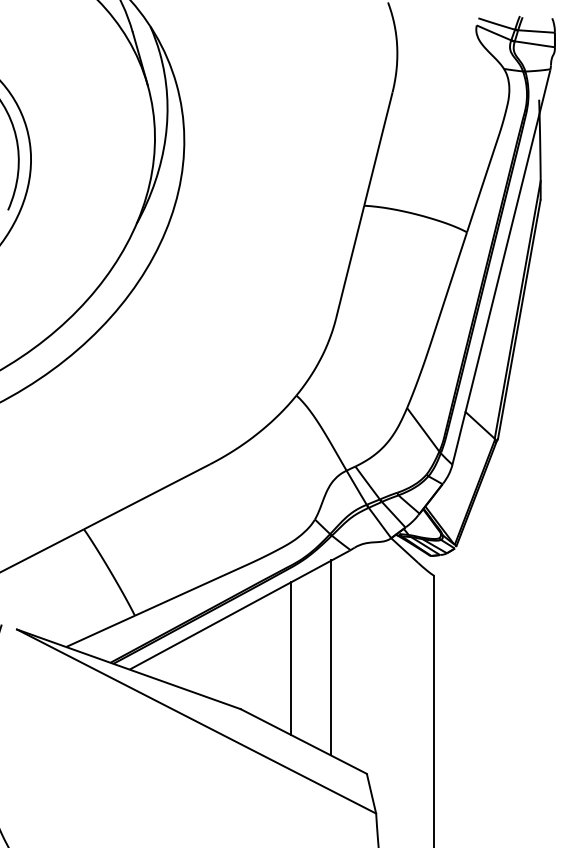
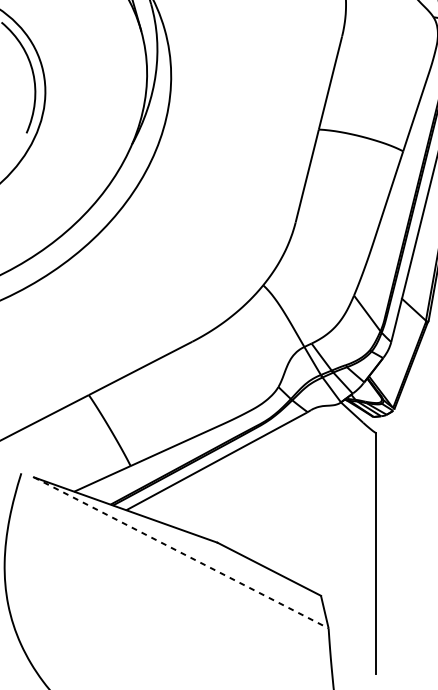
line: (330, 657) -> (291, 500), removed
line: (290, 658) -> (258, 501), removed
line: (196, 721) -> (181, 552), solid -> dashed

